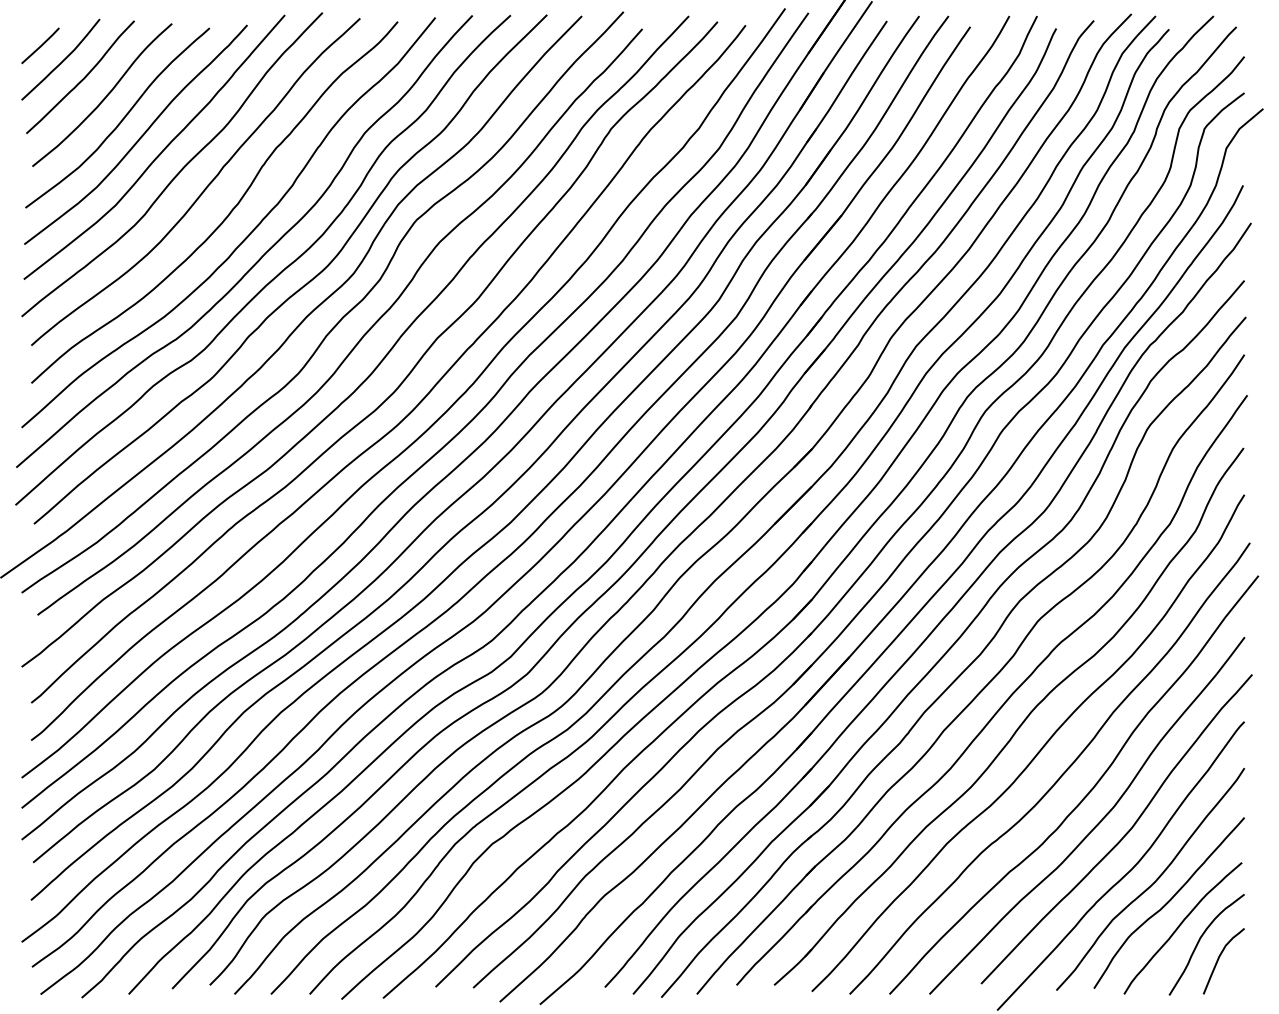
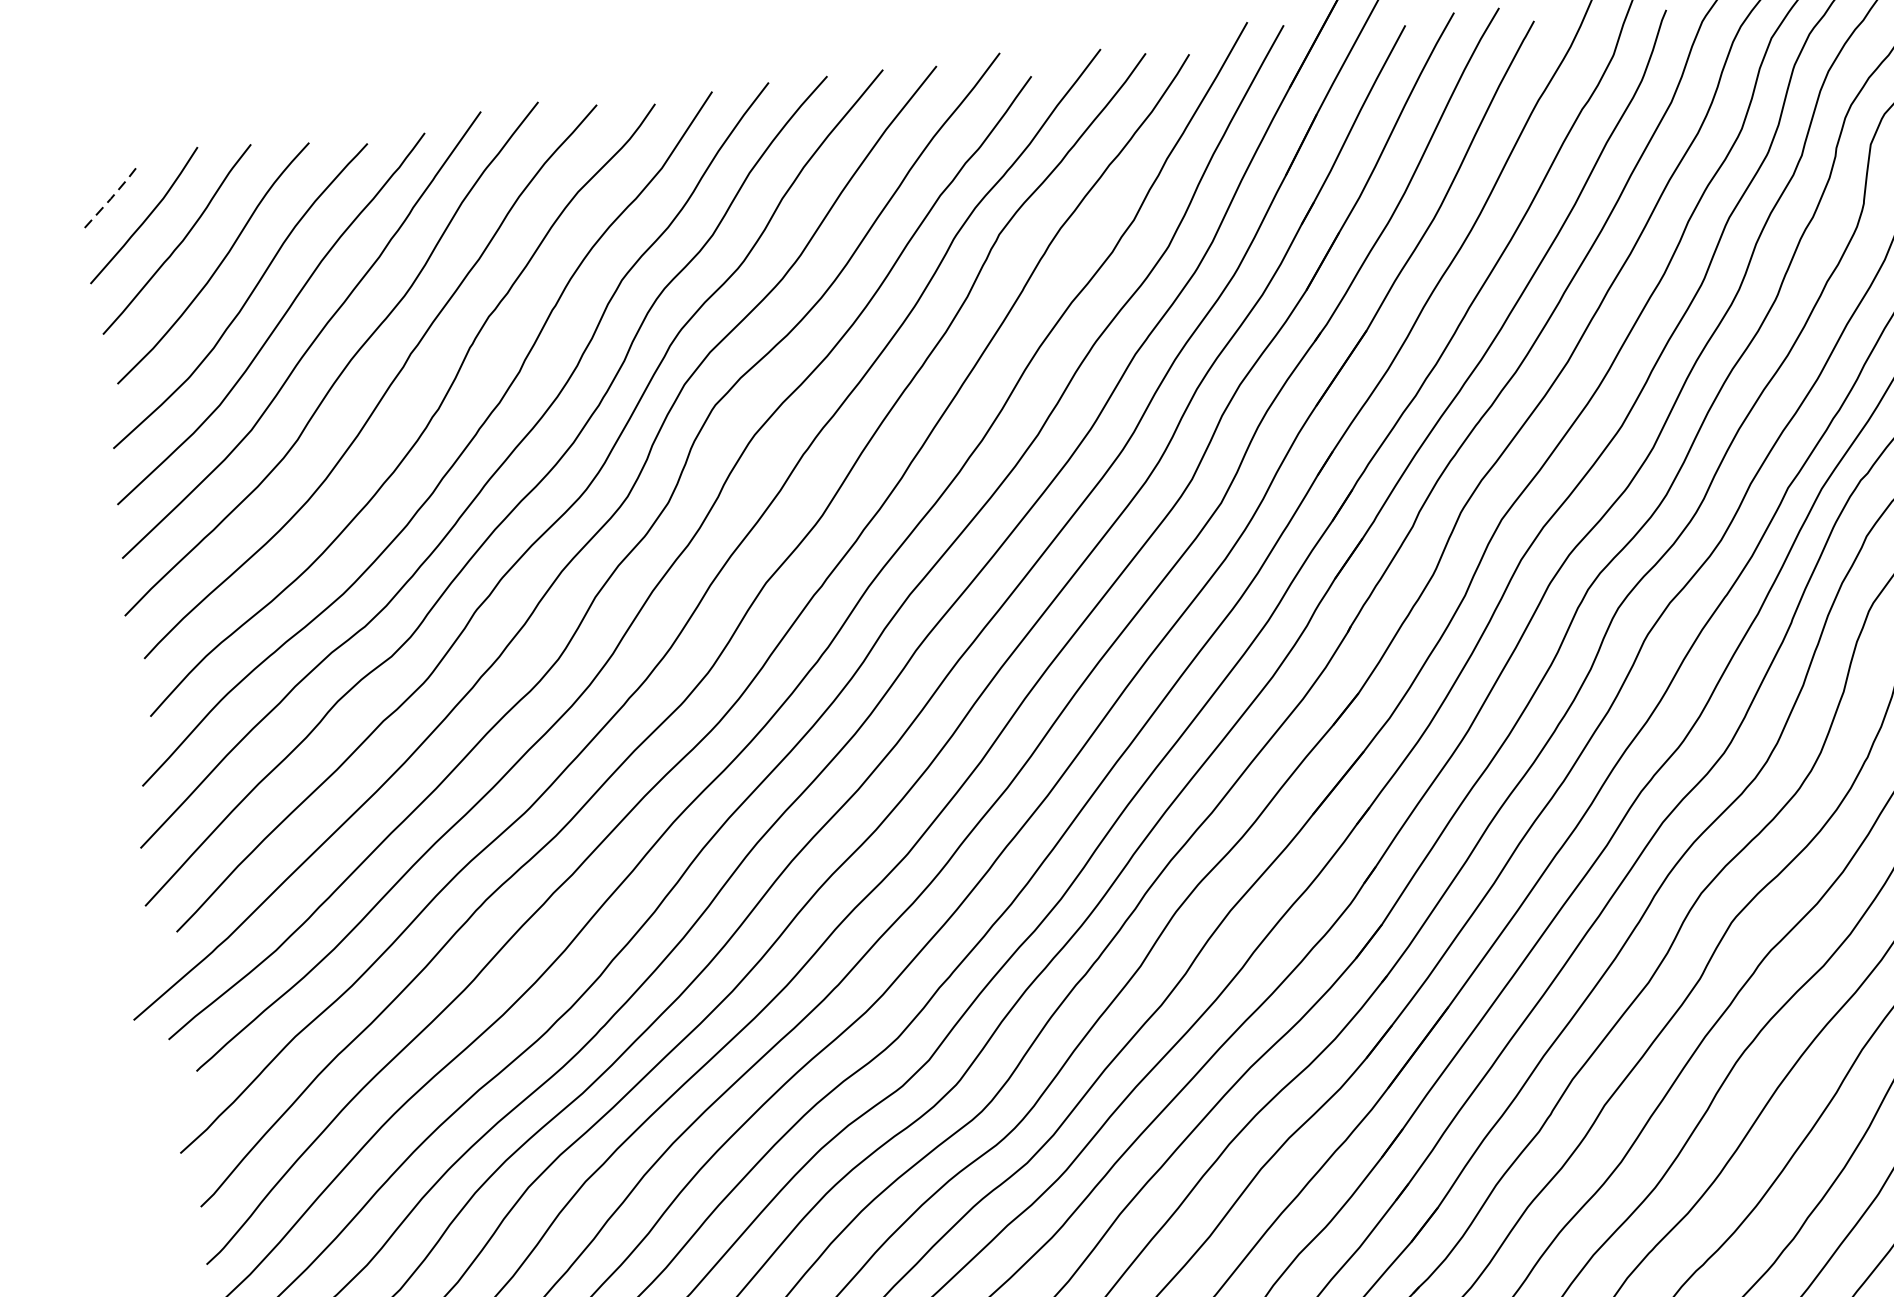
line: (41, 45) -> (112, 196), solid -> dashed

